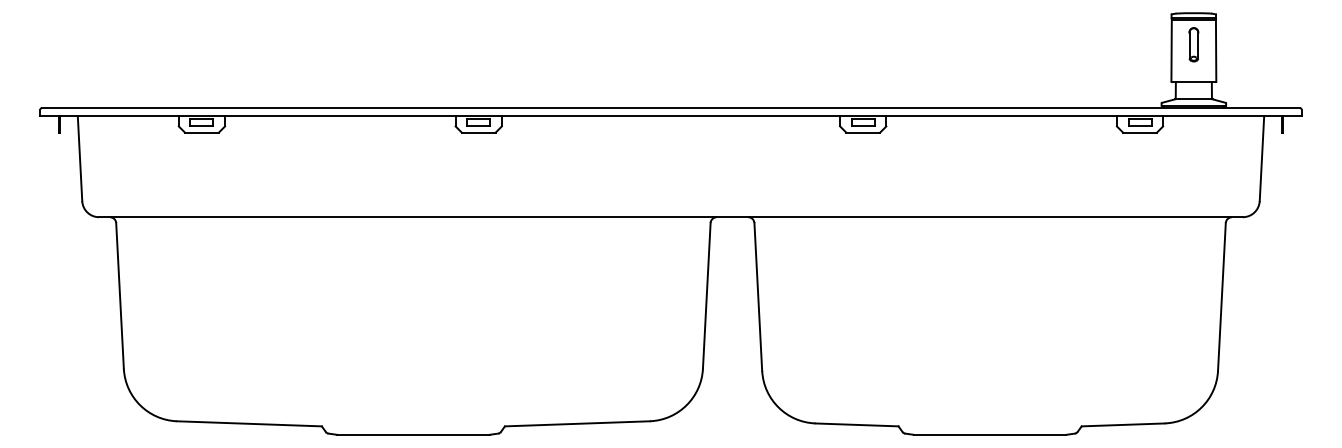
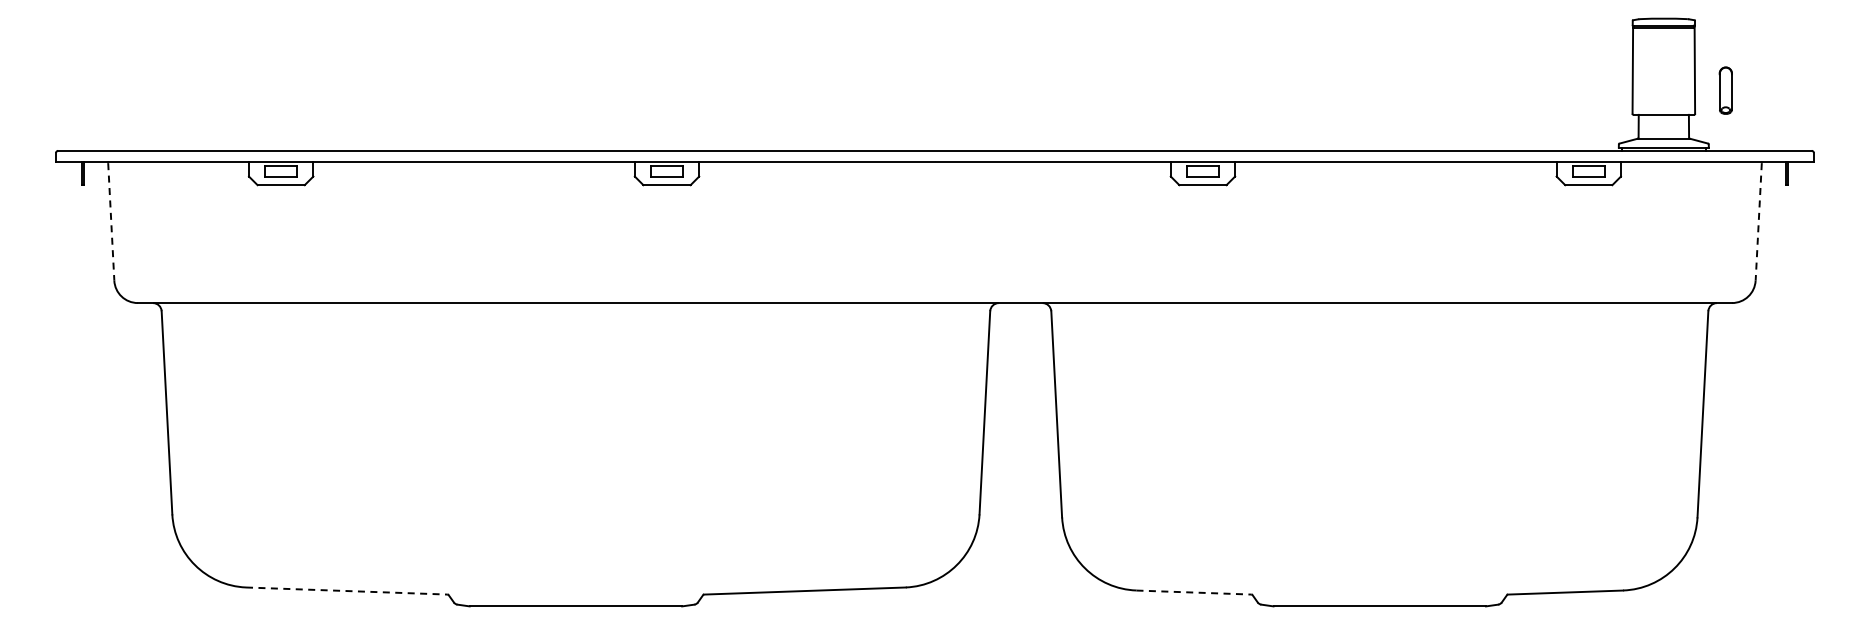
part: (1193, 44) -> (1725, 90), moved
line: (80, 158) -> (111, 221), solid -> dashed
line: (1261, 158) -> (1758, 221), solid -> dashed
line: (248, 424) -> (346, 591), solid -> dashed
line: (857, 424) -> (1194, 592), solid -> dashed

